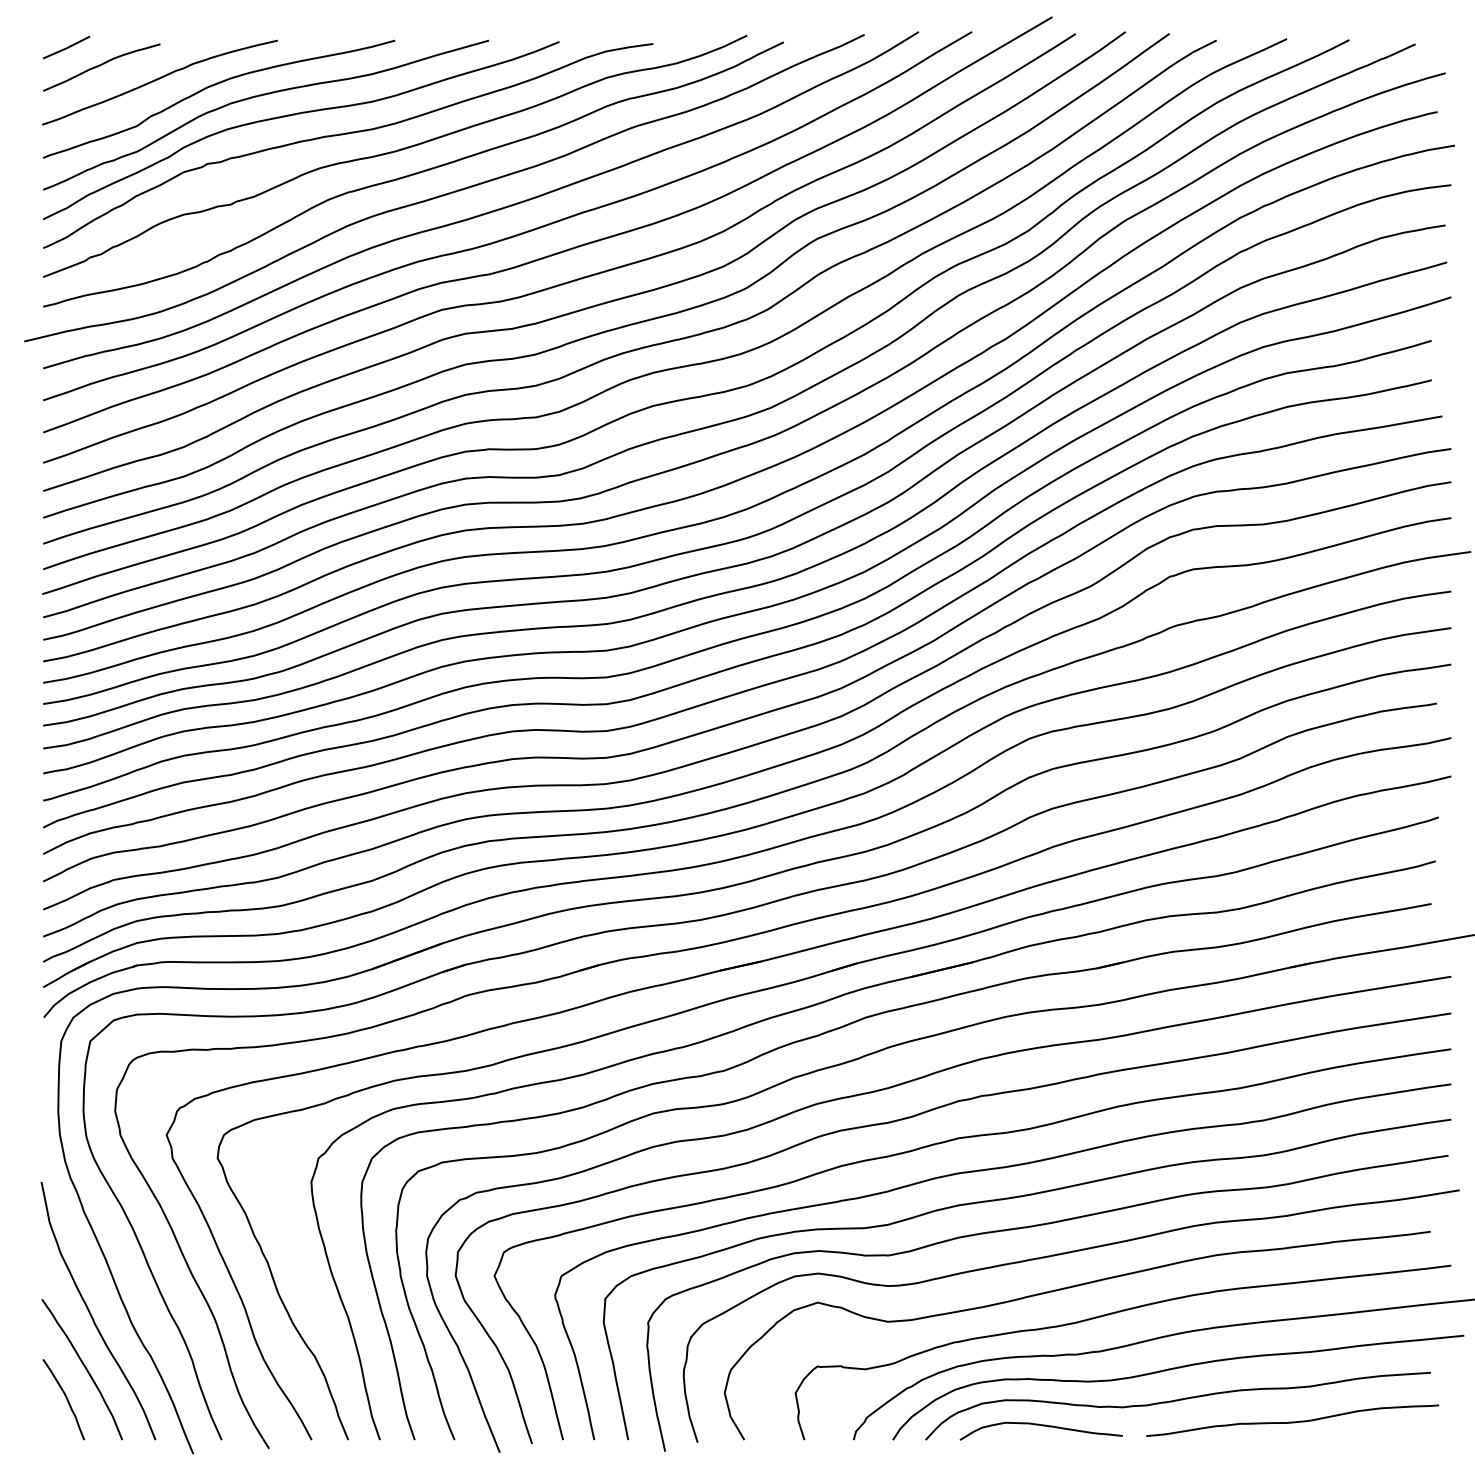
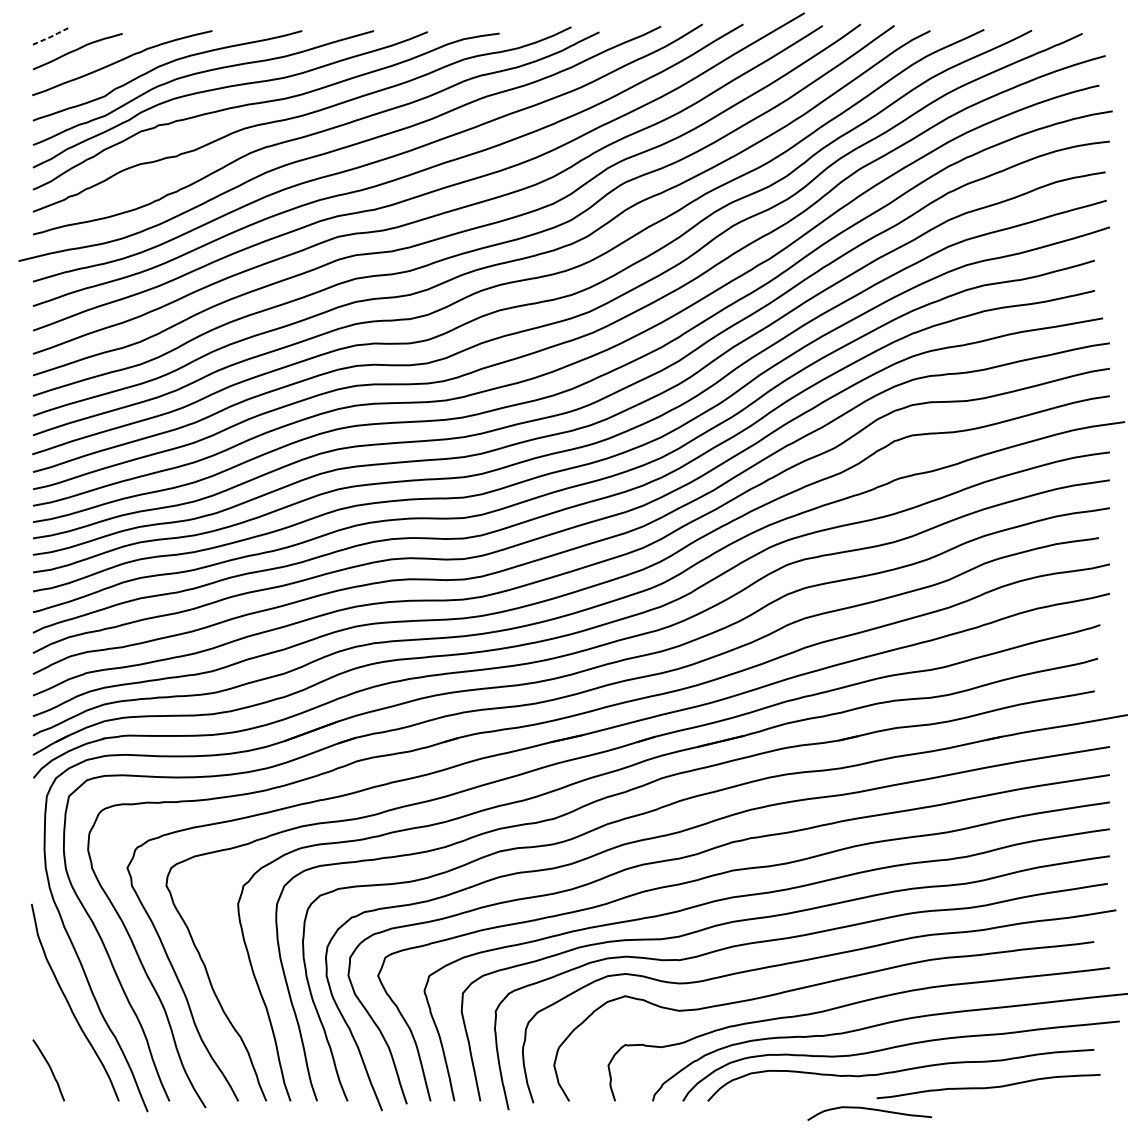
line: (66, 48) -> (50, 37), solid -> dashed
curve: (83, 1366) -> (63, 1045), removed
curve: (1041, 1426) -> (869, 1110), moved

